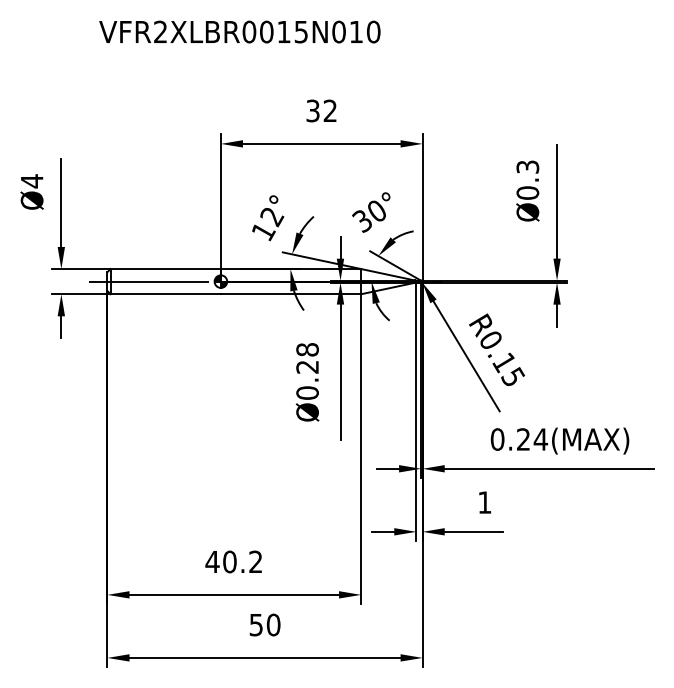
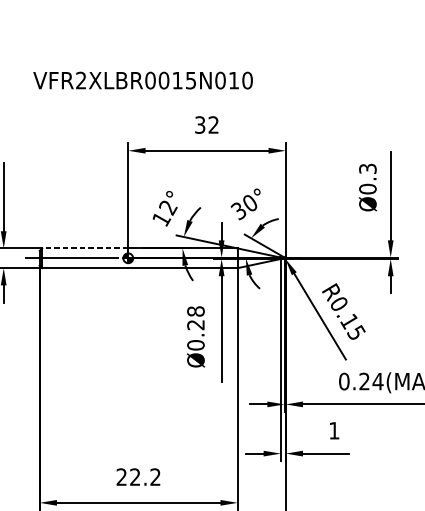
text: (239, 31) -> (142, 80), moved
line: (165, 269) -> (85, 248), solid -> dashed
text: (220, 561) -> (127, 476), 40.2 -> 22.2

